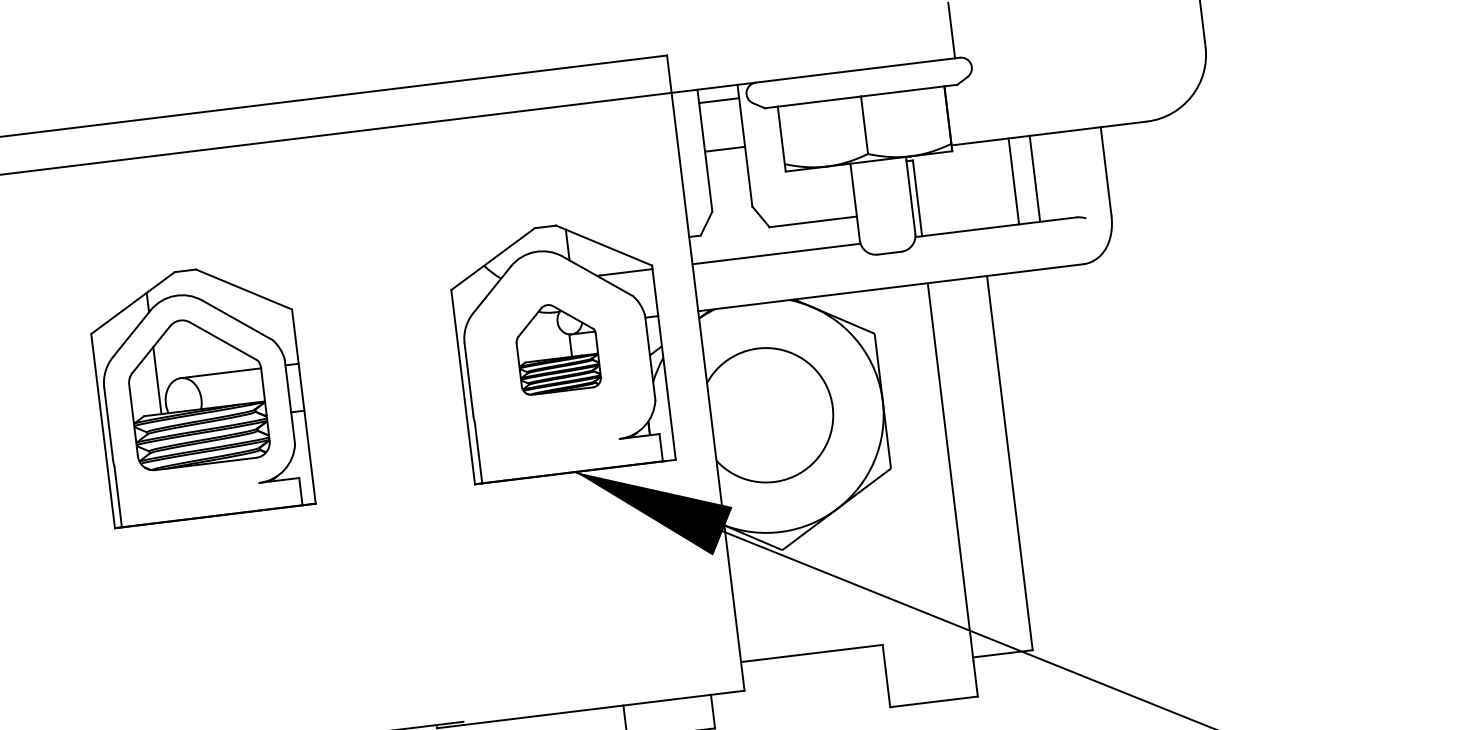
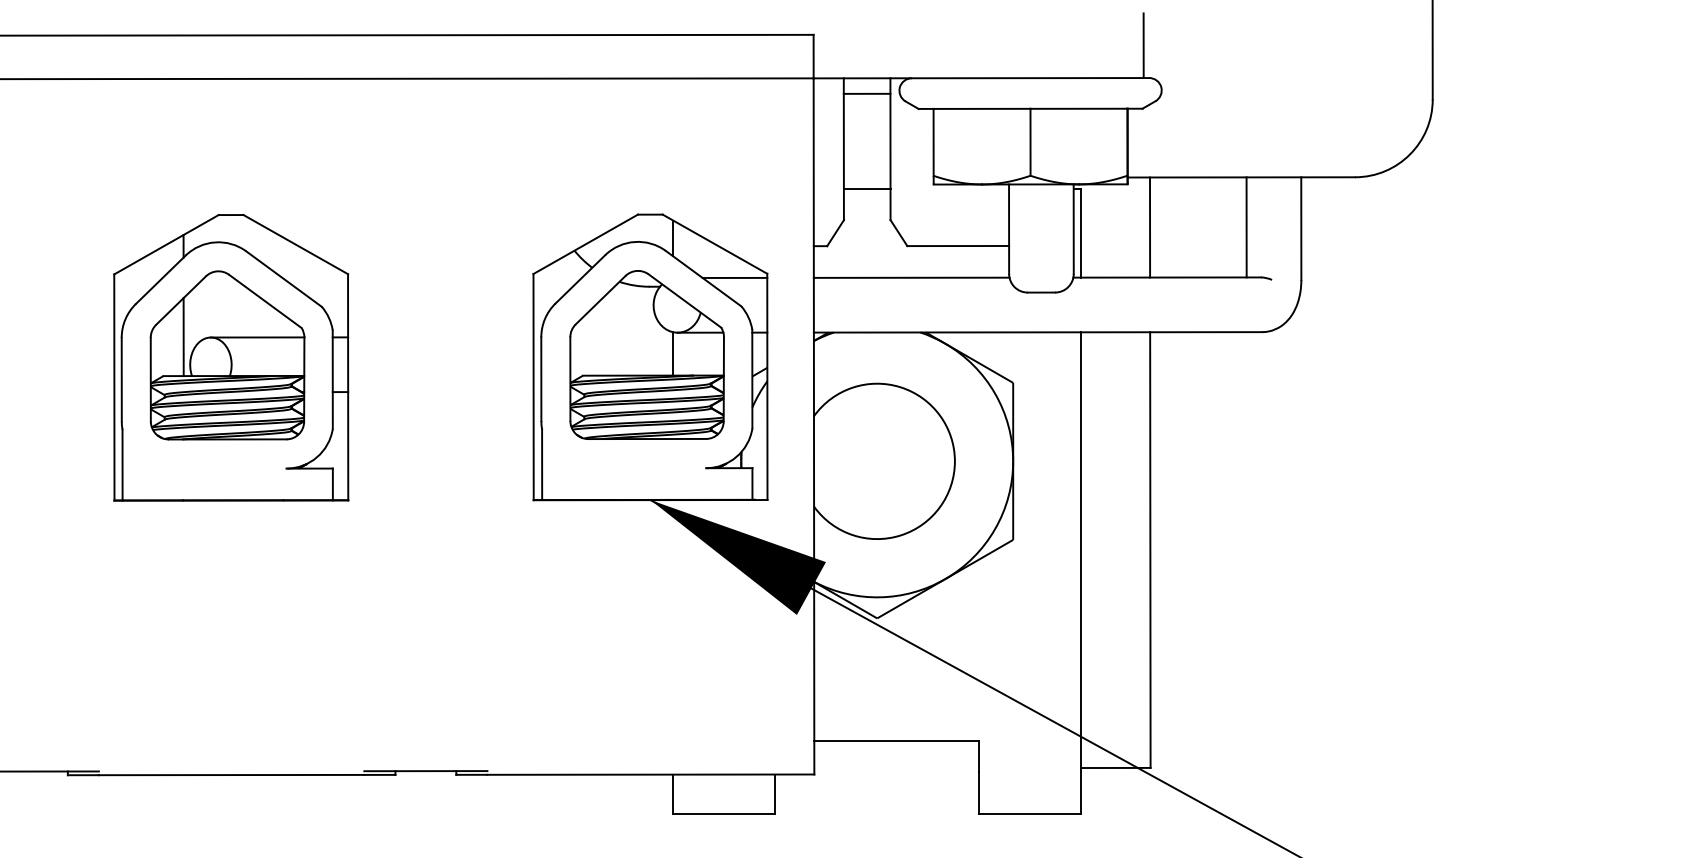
line: (724, 149) -> (866, 189), moved
line: (1034, 178) -> (1246, 227), moved
line: (1014, 181) -> (1150, 227), moved
part: (556, 347) -> (646, 354), size x1.67

